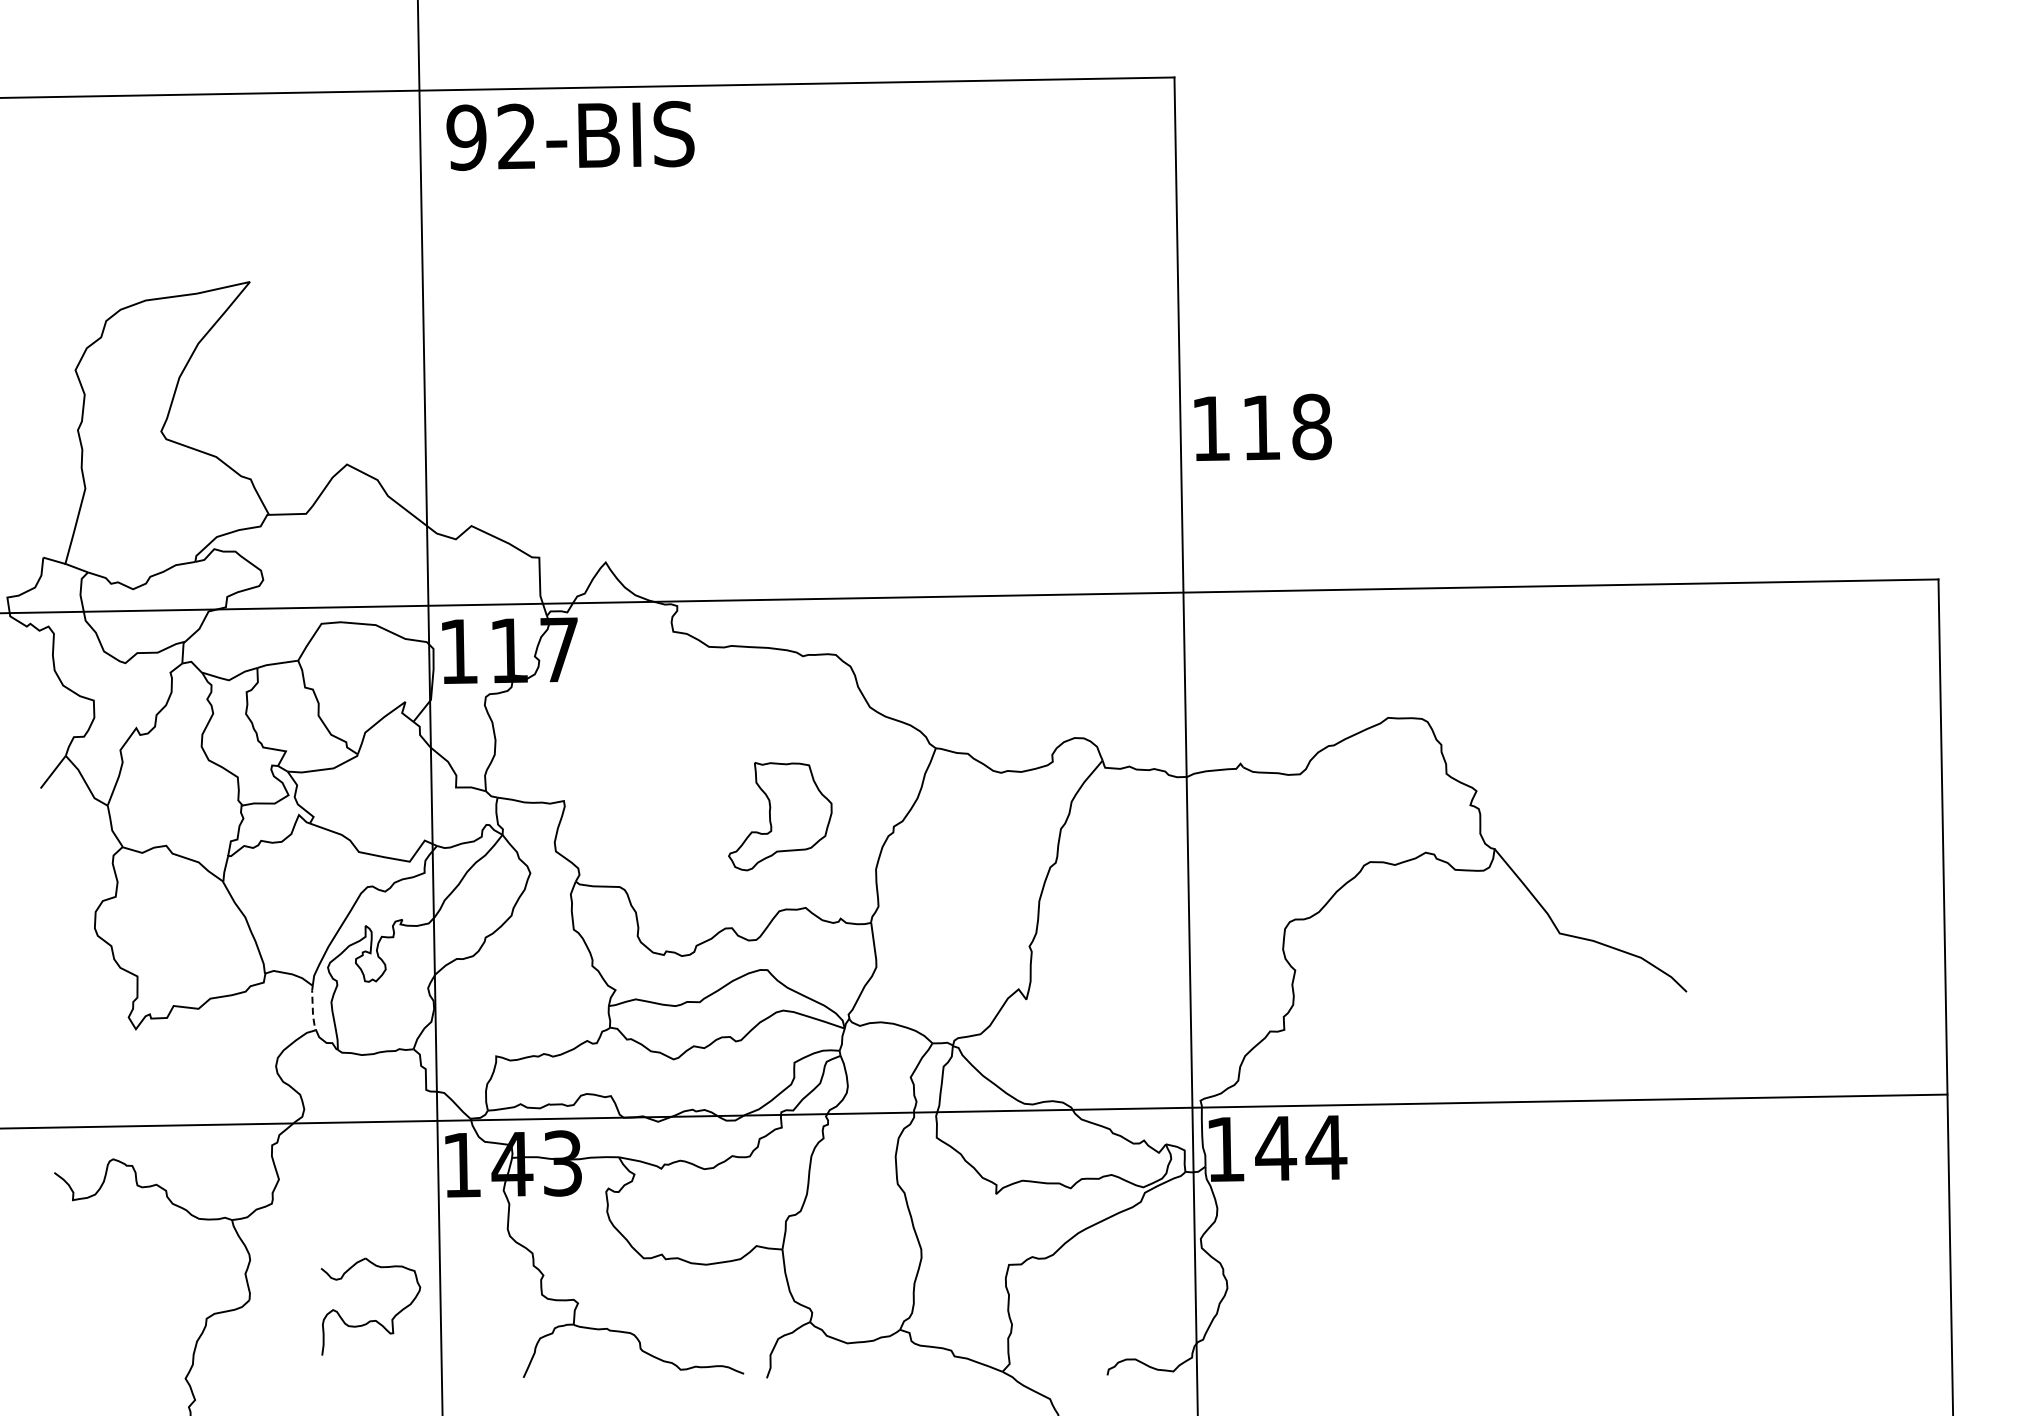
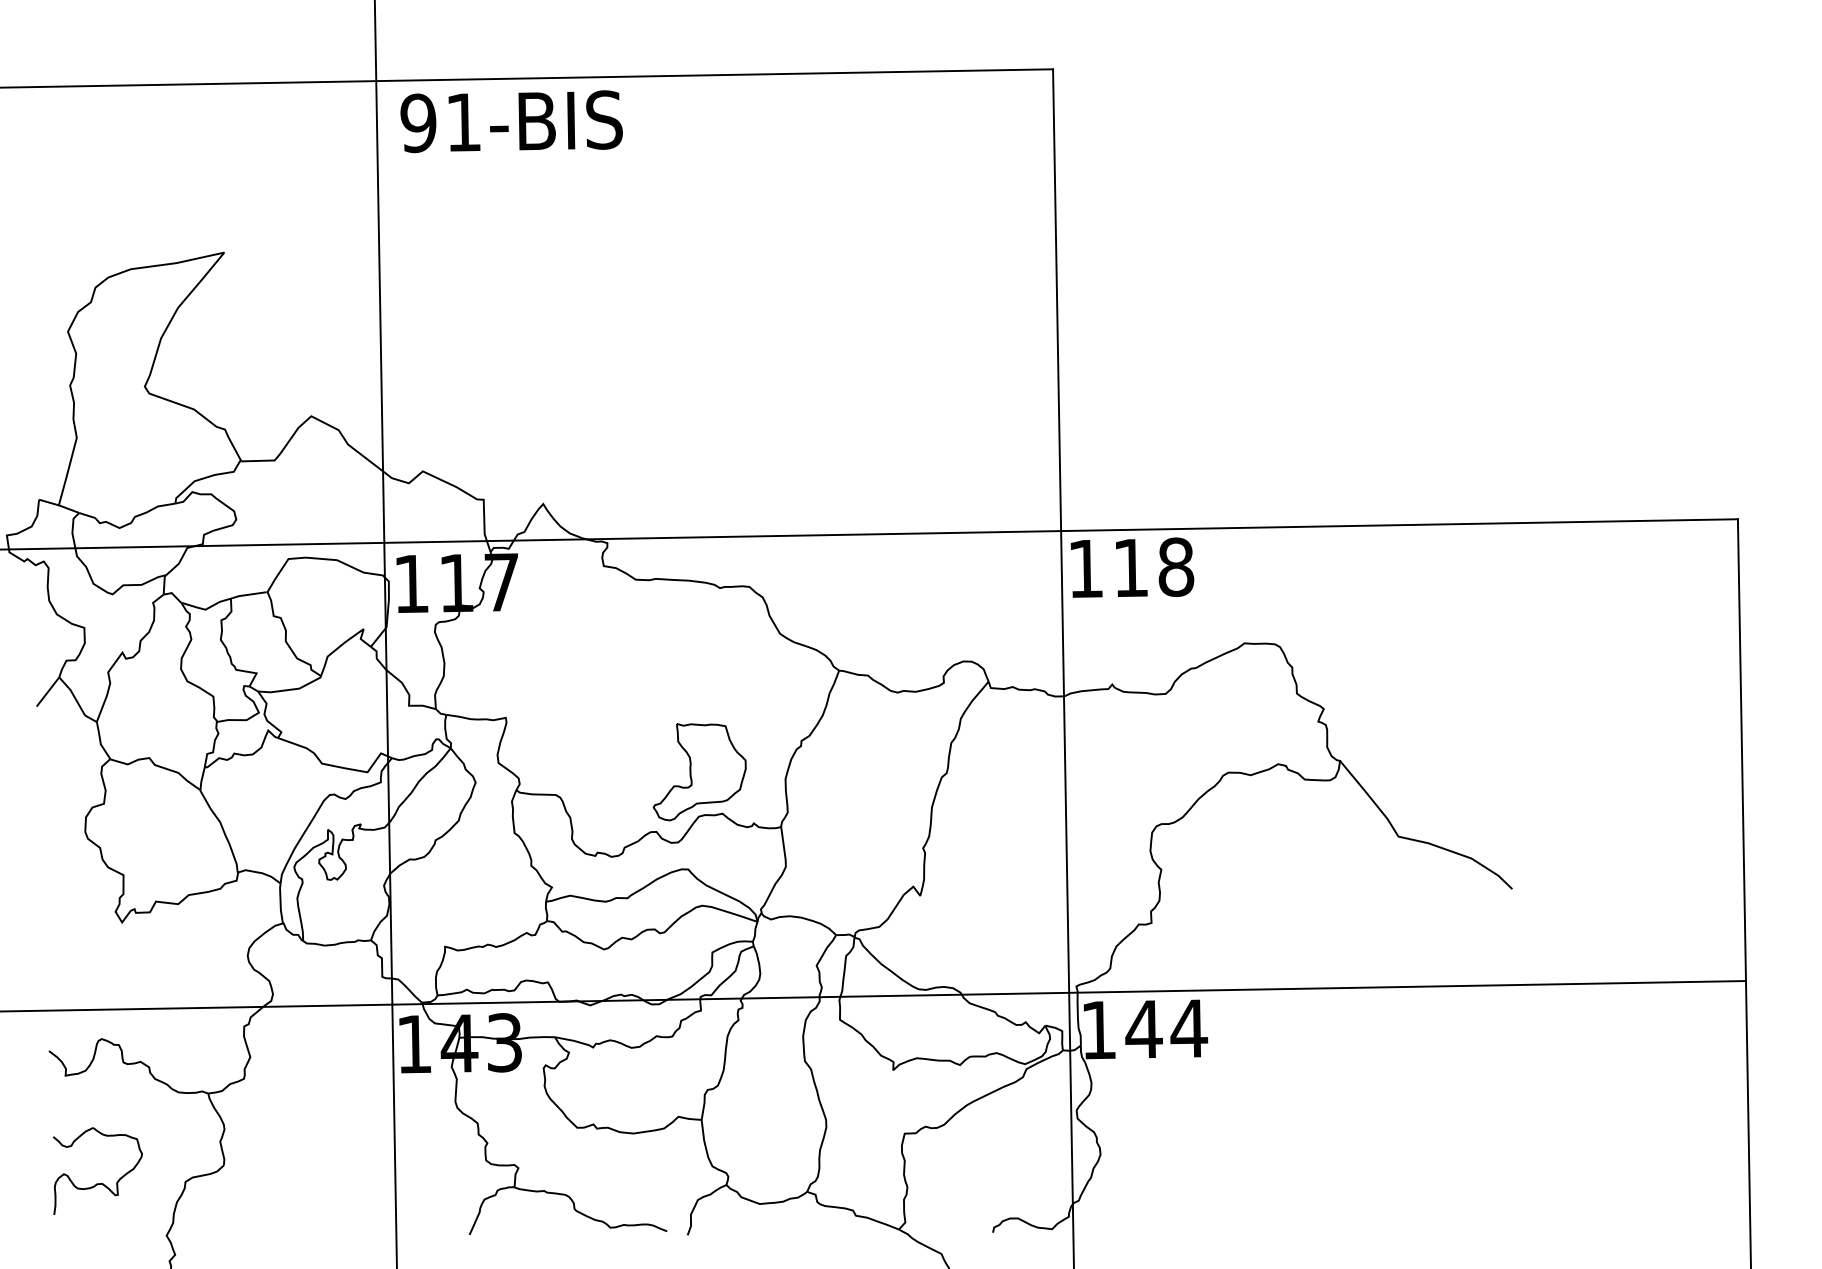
text: (516, 136) -> (463, 122), 92-BIS -> 91-BIS
text: (1262, 426) -> (1131, 566), moved
part: (780, 816) -> (699, 772), moved
line: (312, 1007) -> (280, 902), dashed -> solid
part: (370, 1320) -> (97, 1183), moved

